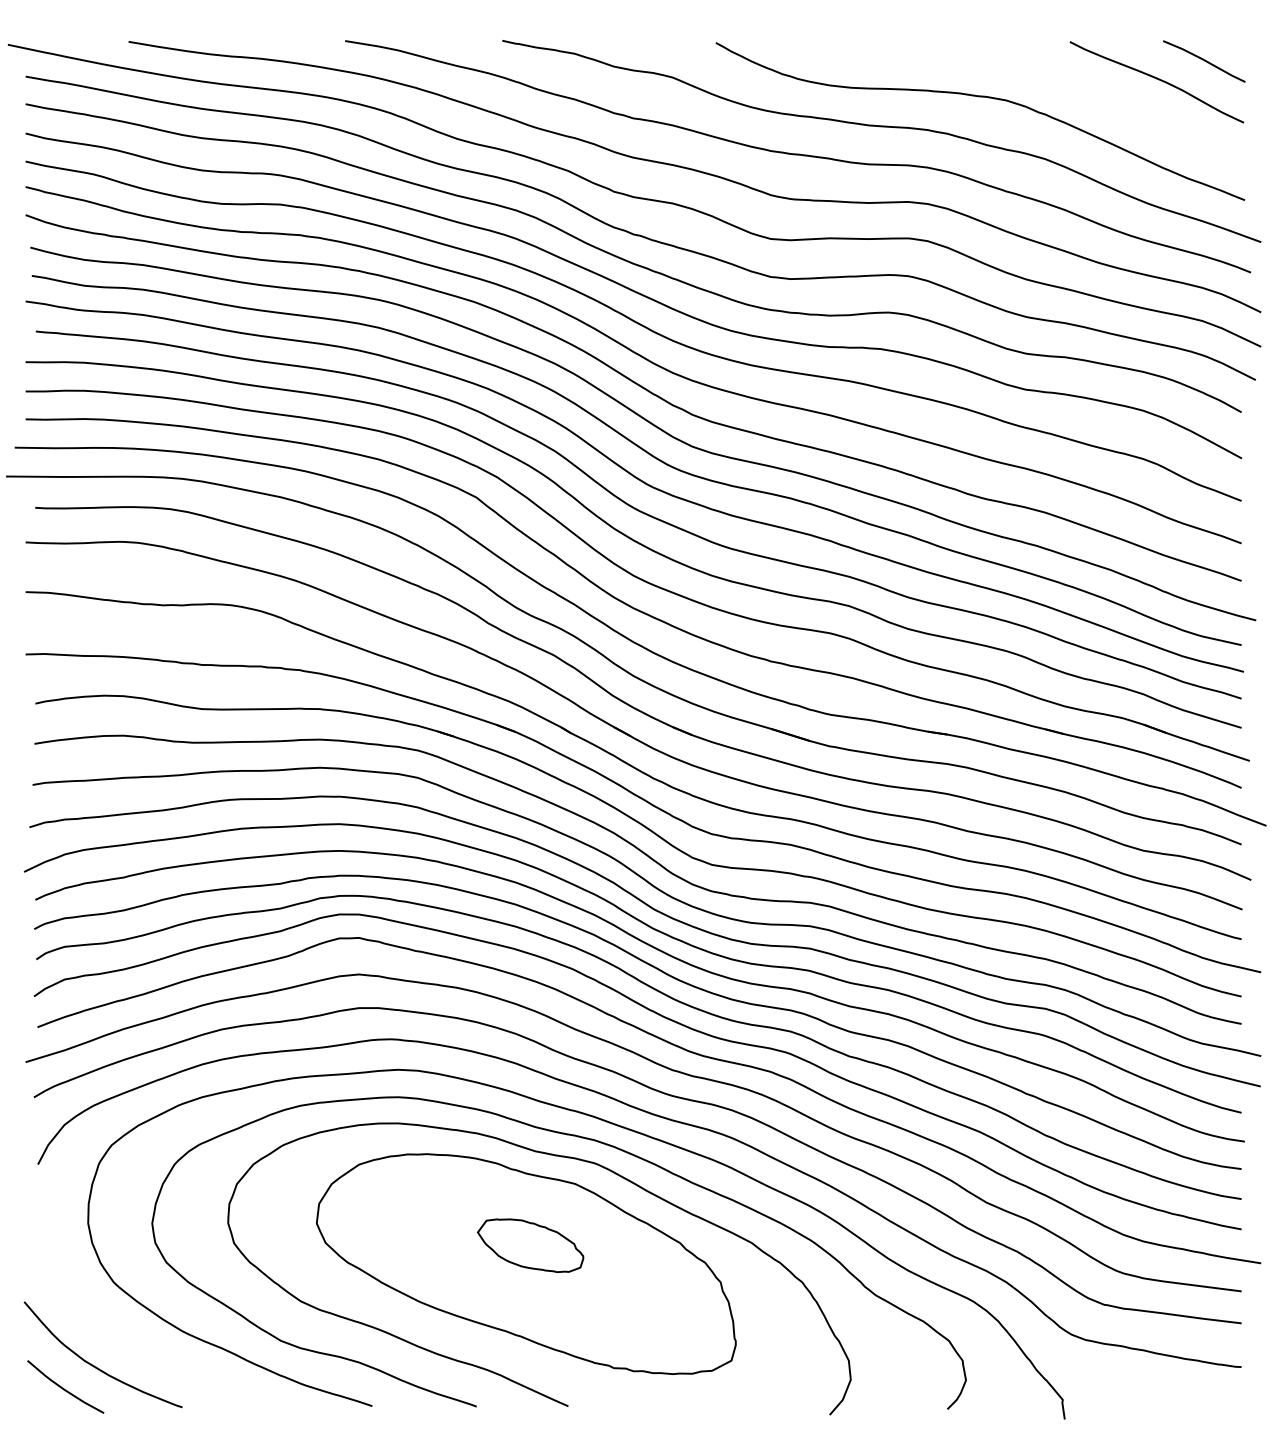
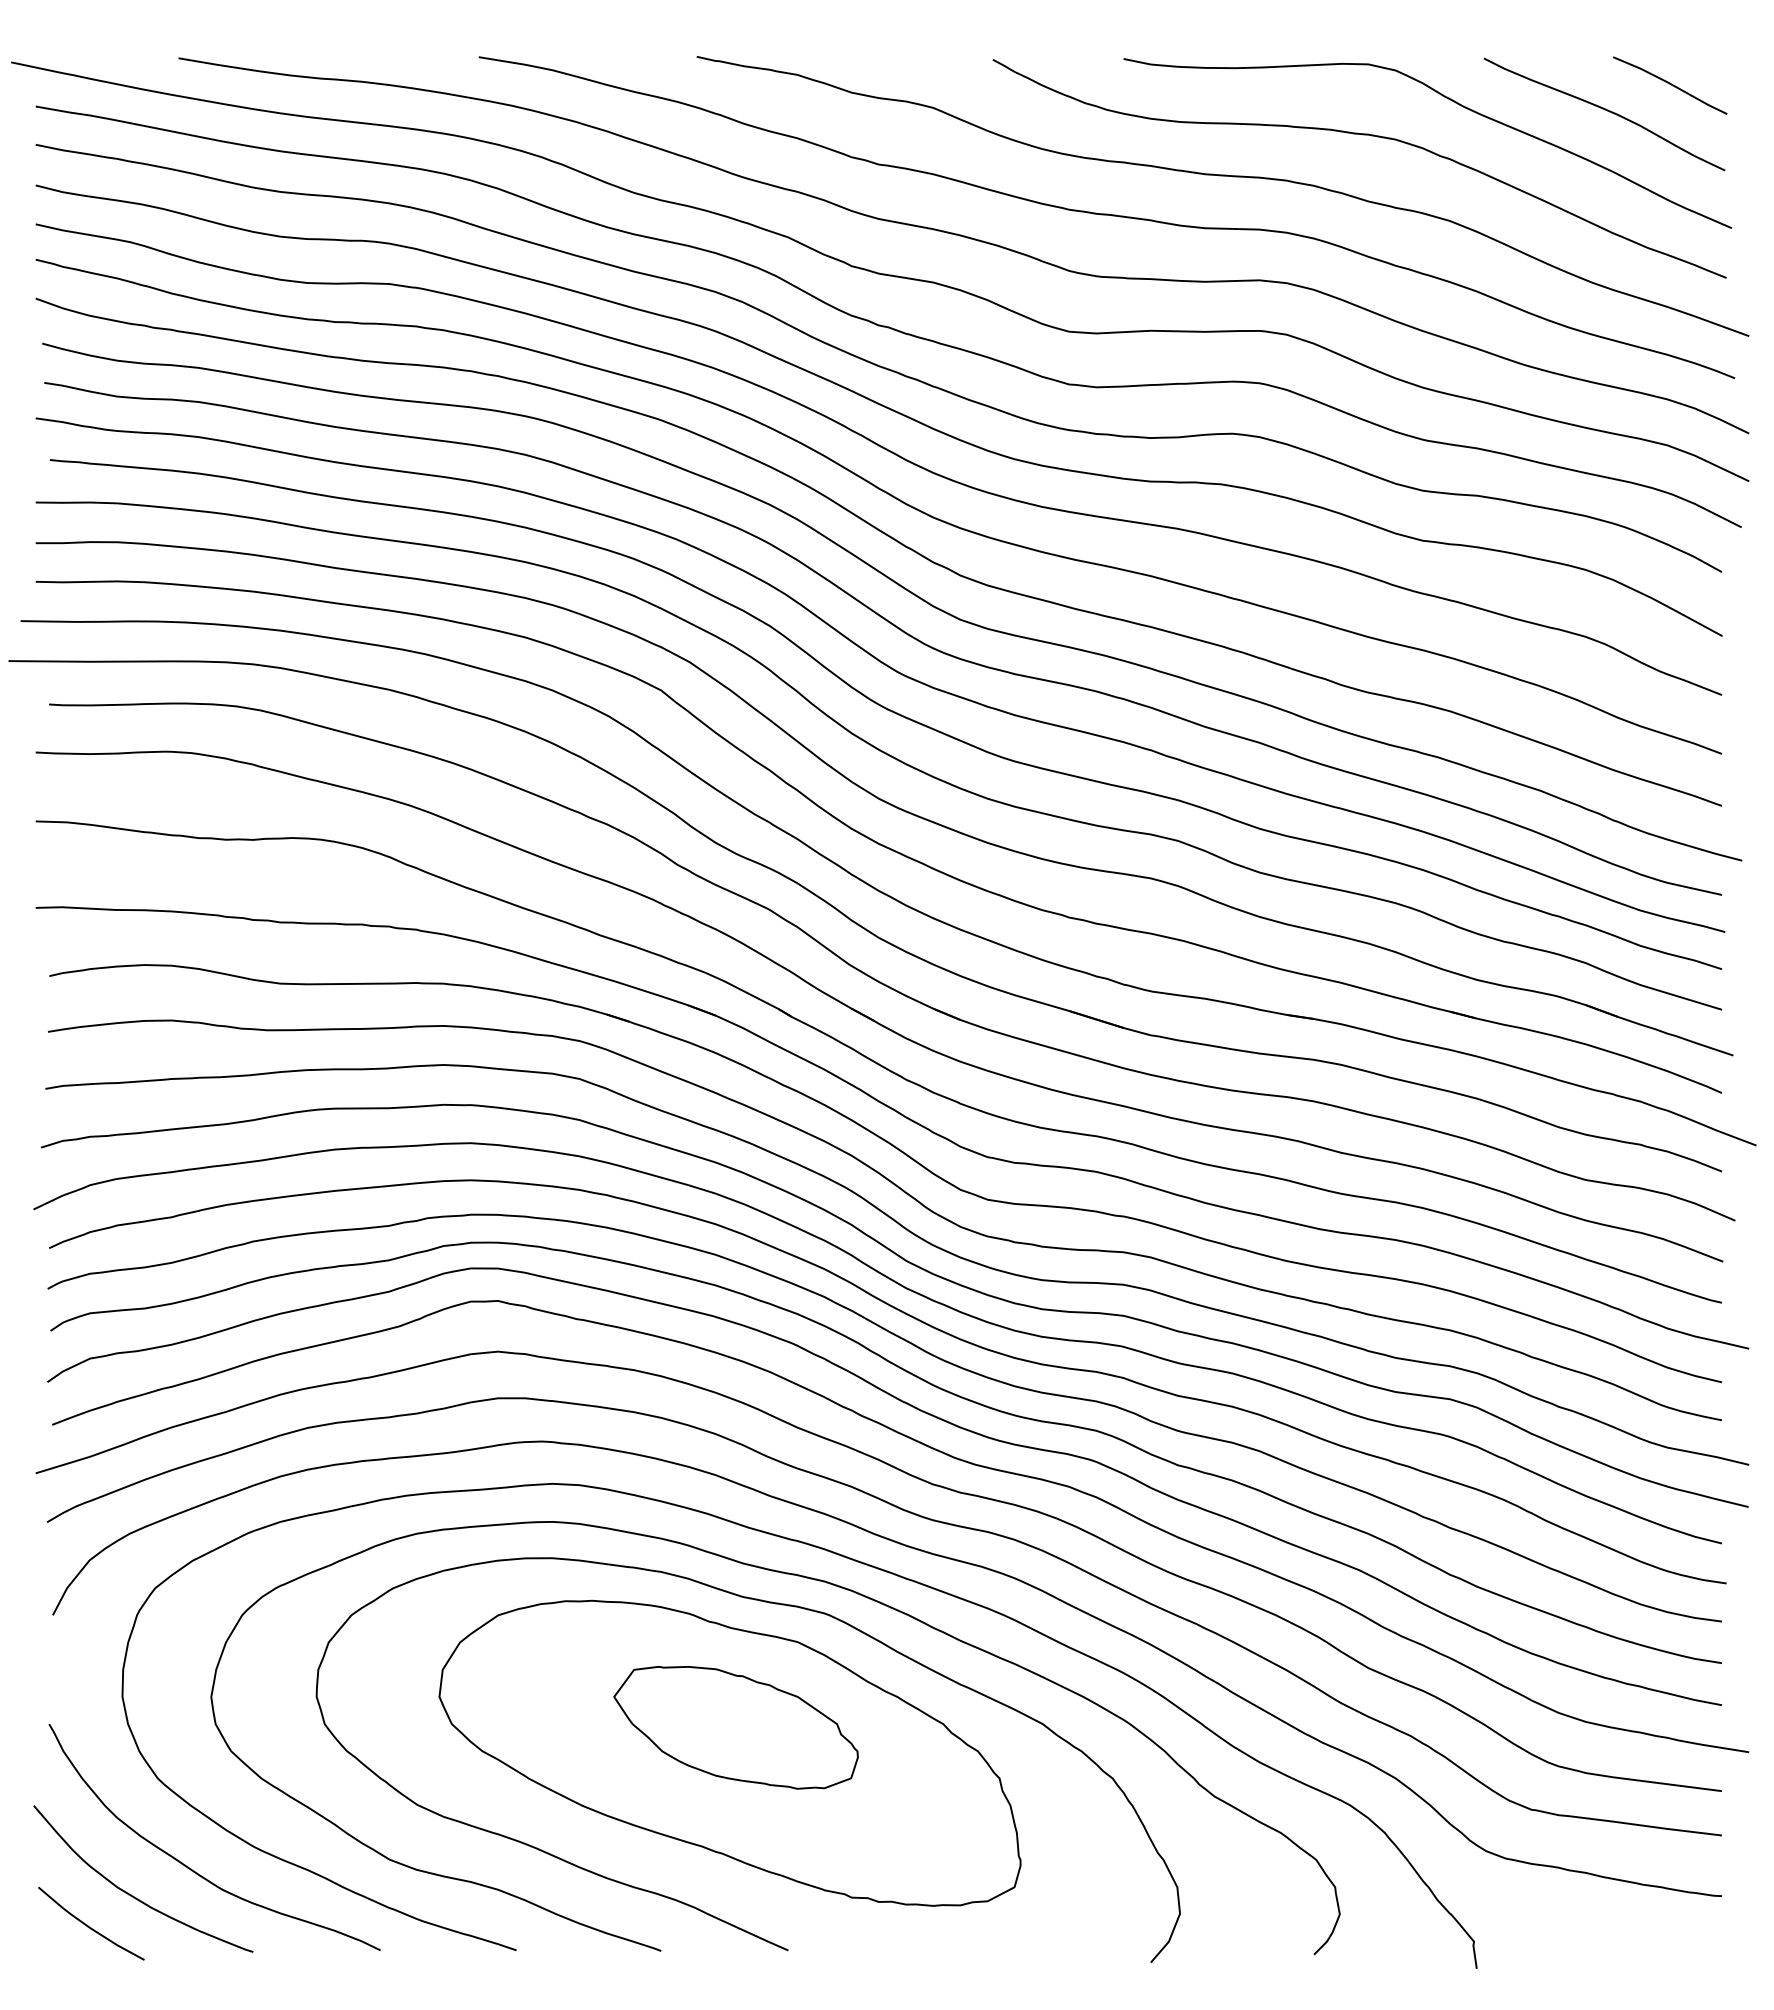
curve: (1048, 73) -> (1453, 102), added
part: (530, 1245) -> (735, 1727), size x1.67
curve: (140, 1348) -> (194, 1870), added

